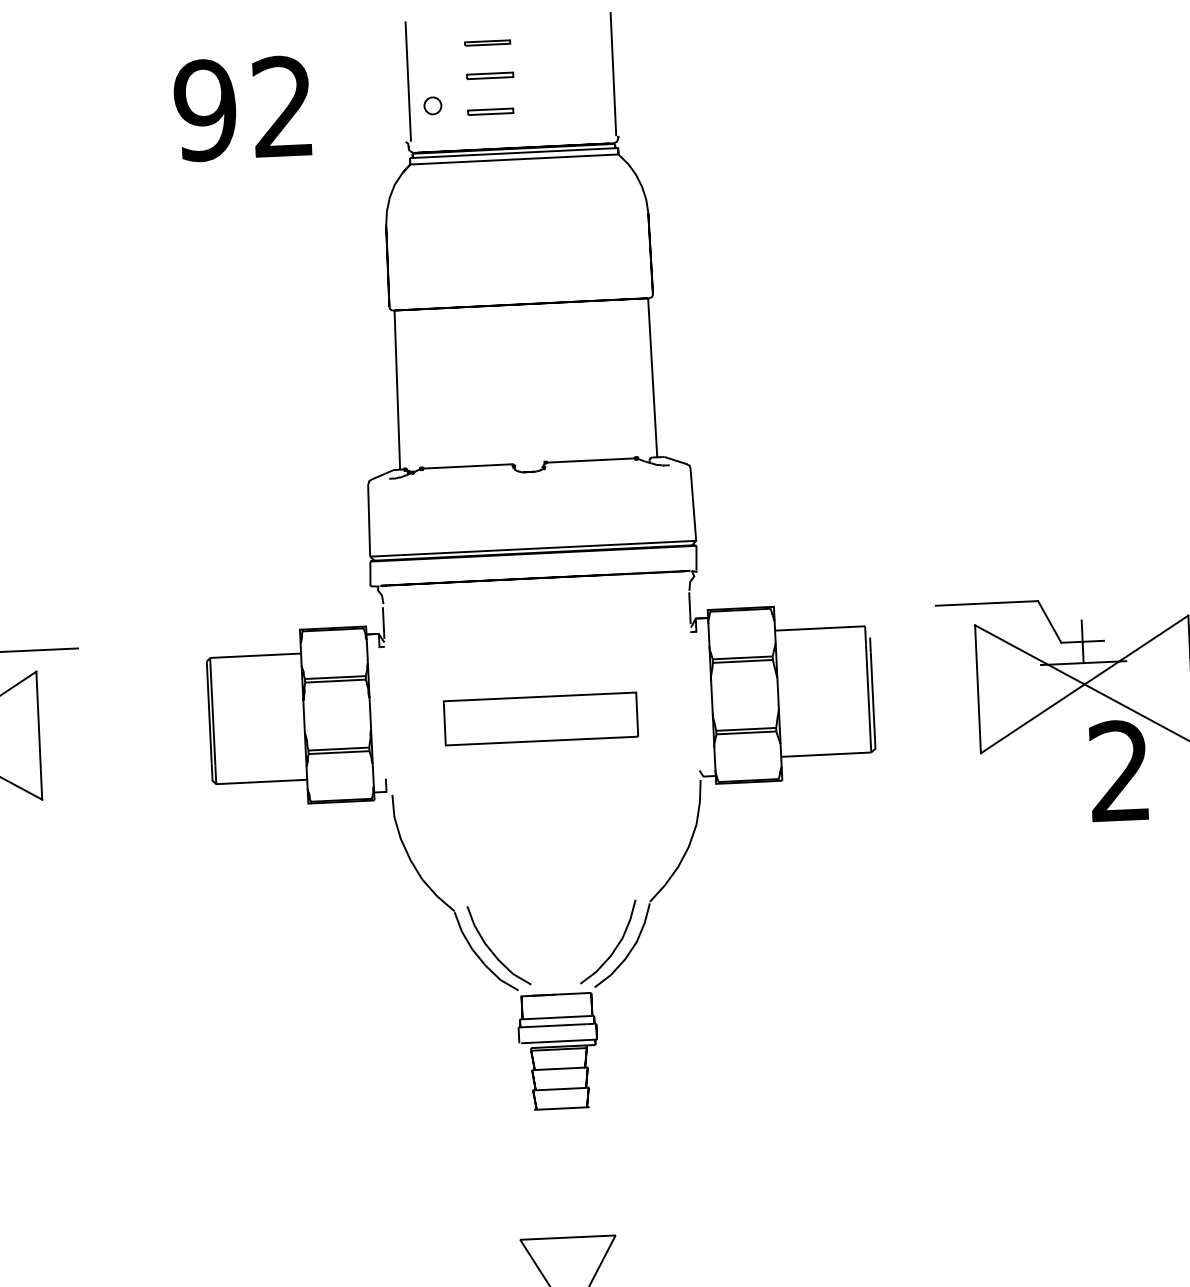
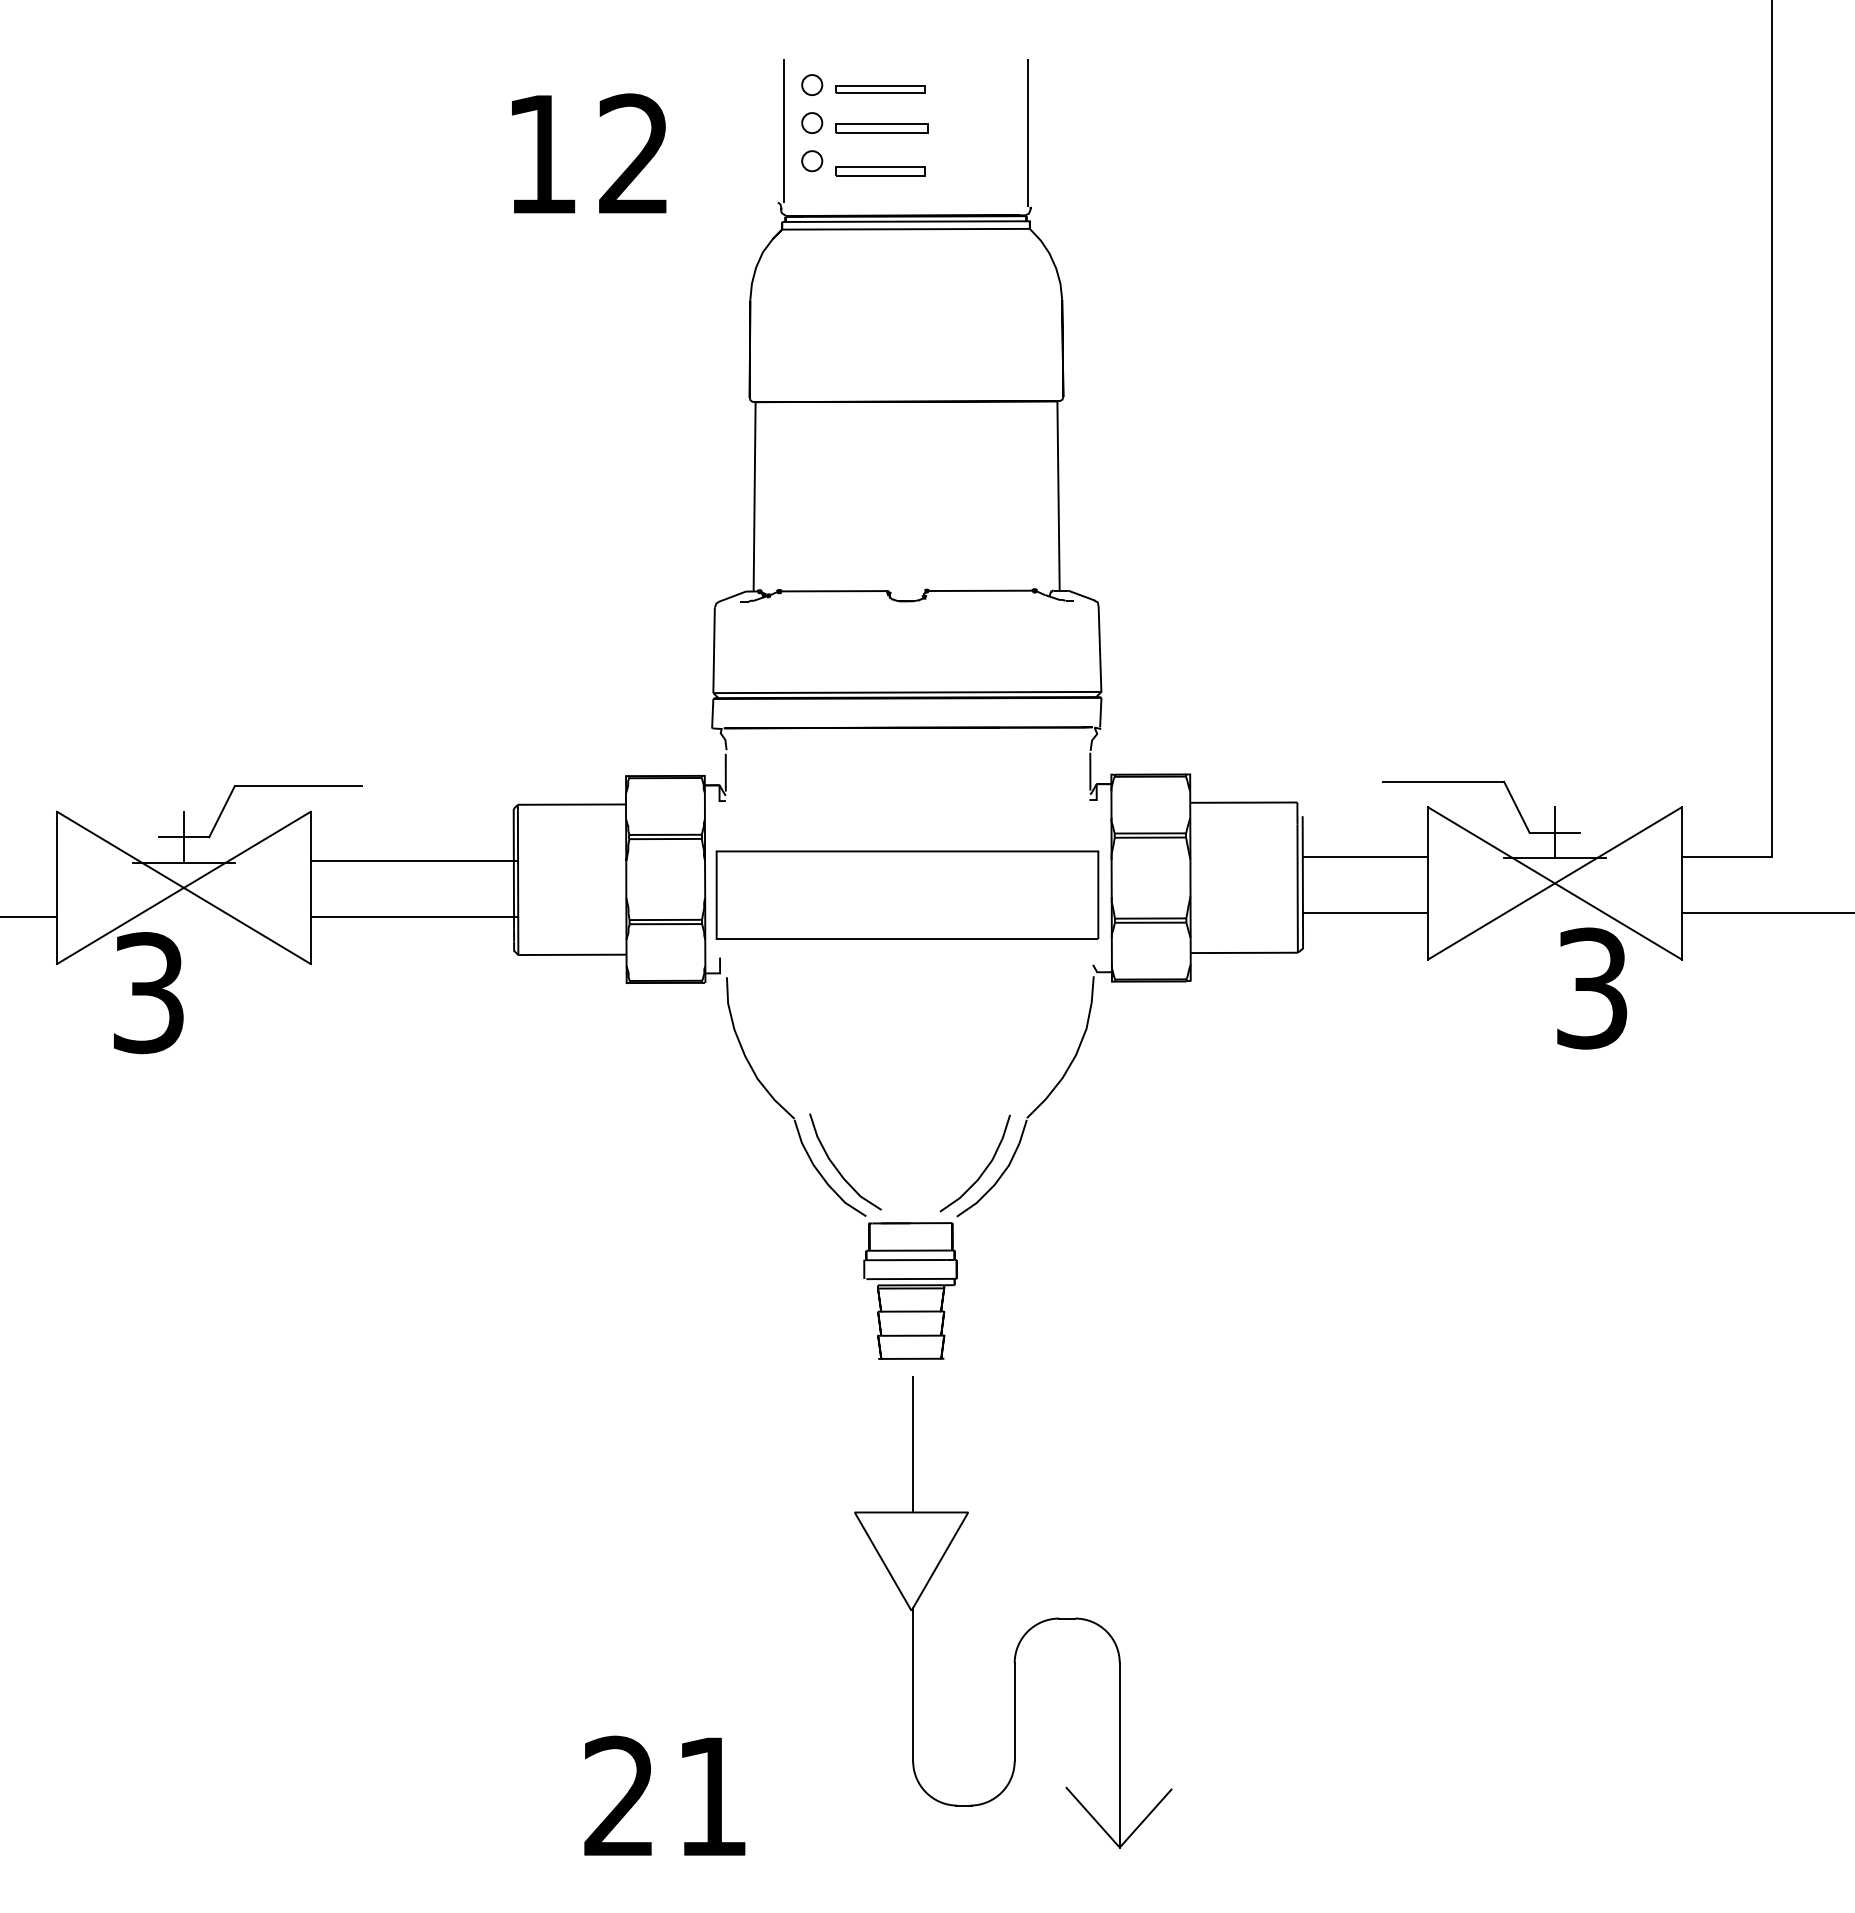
part: (430, 41) -> (812, 84), added
part: (487, 43) -> (880, 89), size x1.67
part: (431, 73) -> (812, 122), added
part: (489, 75) -> (881, 128), size x1.67
text: (205, 110) -> (541, 154), 92 -> 12
part: (490, 111) -> (880, 171), size x1.67
line: (924, 669) -> (1365, 857), added
line: (125, 709) -> (414, 861), added
line: (926, 716) -> (1365, 912), added
part: (540, 718) -> (907, 894), size x1.67
line: (127, 756) -> (414, 917), added
text: (1120, 771) -> (1592, 988), 2 -> 3
line: (566, 1179) -> (913, 1443), added

